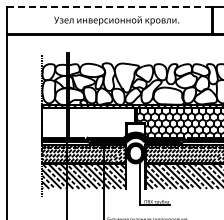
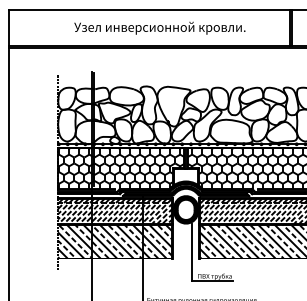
line: (109, 7) -> (150, 10), dashed -> solid
hatch: (88, 122) -> (121, 167), added

